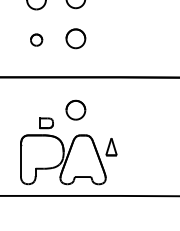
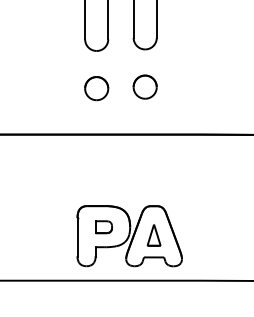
part: (36, 39) -> (96, 88), size x1.67
part: (75, 109) -> (144, 174), removed
part: (46, 123) -> (103, 227), moved
part: (111, 147) -> (153, 235), moved

